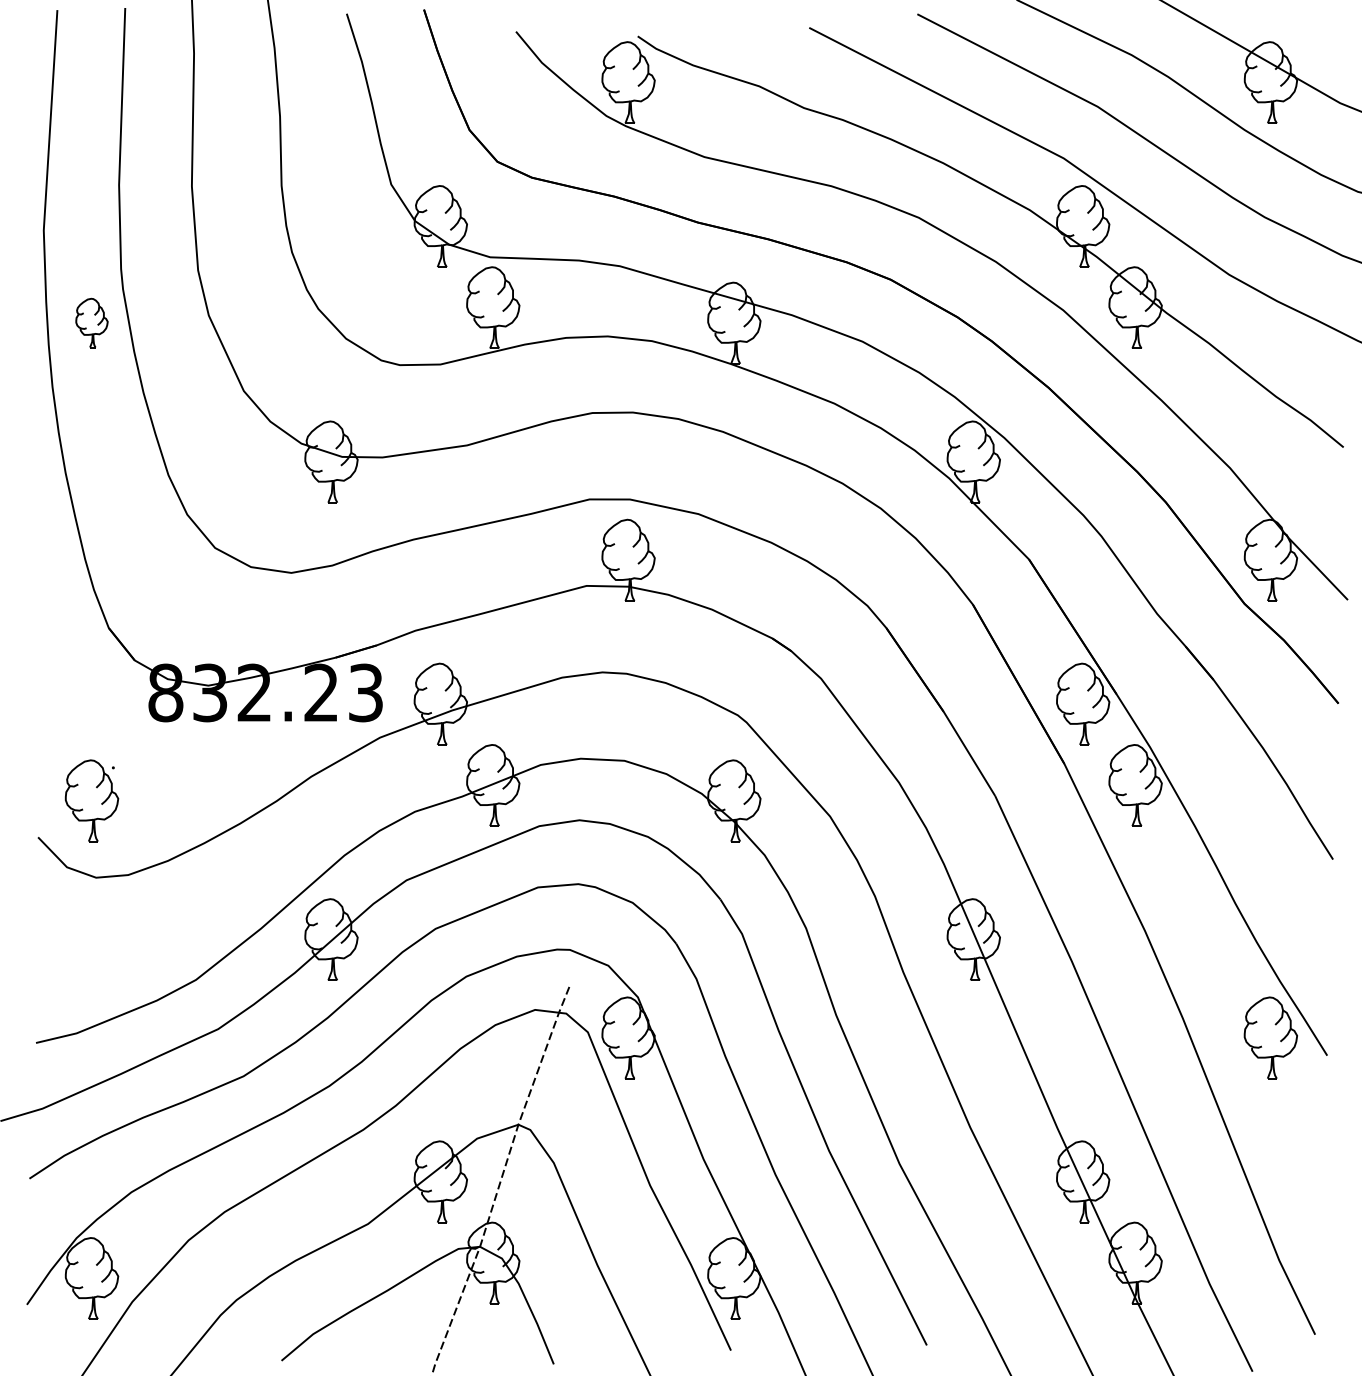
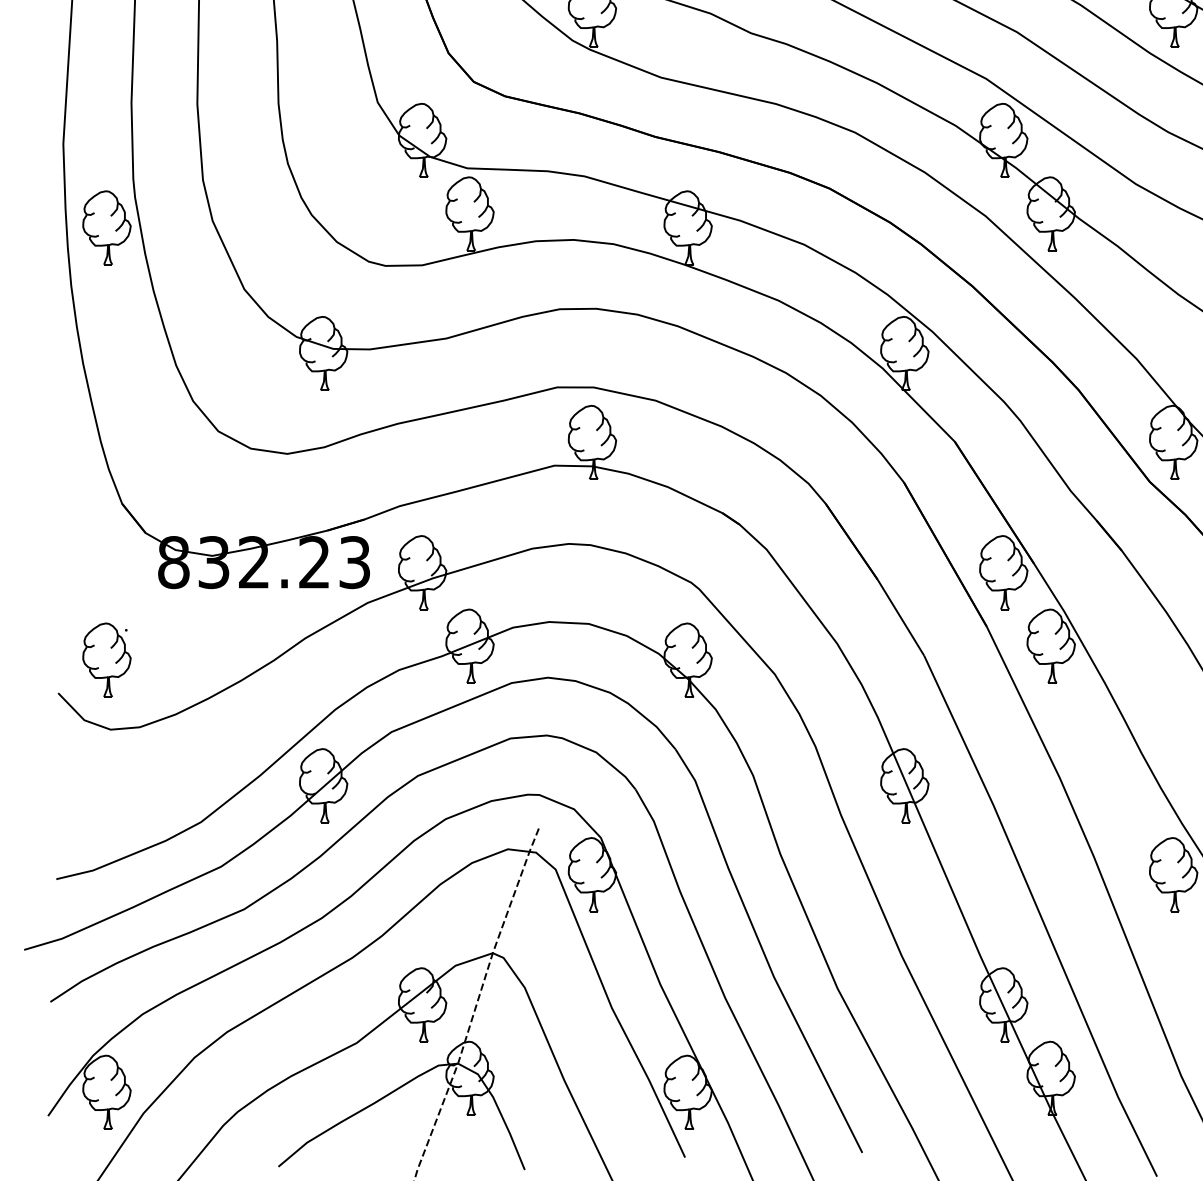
part: (91, 322) -> (106, 227), size x1.67

